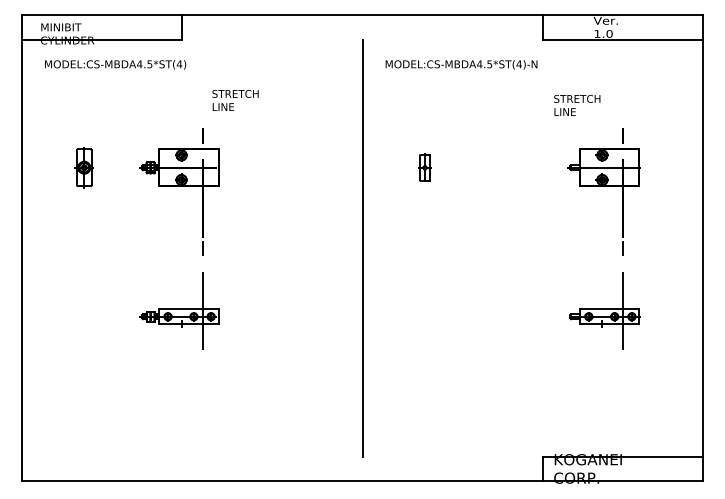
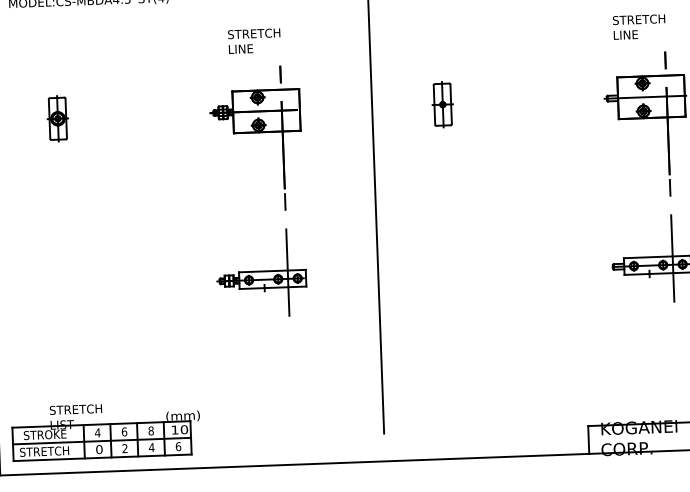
text: (235, 100) -> (254, 41), moved
text: (577, 105) -> (639, 27), moved
part: (424, 167) -> (442, 104), size x1.43
part: (202, 237) -> (284, 189), moved
part: (116, 445) -> (105, 431), added

